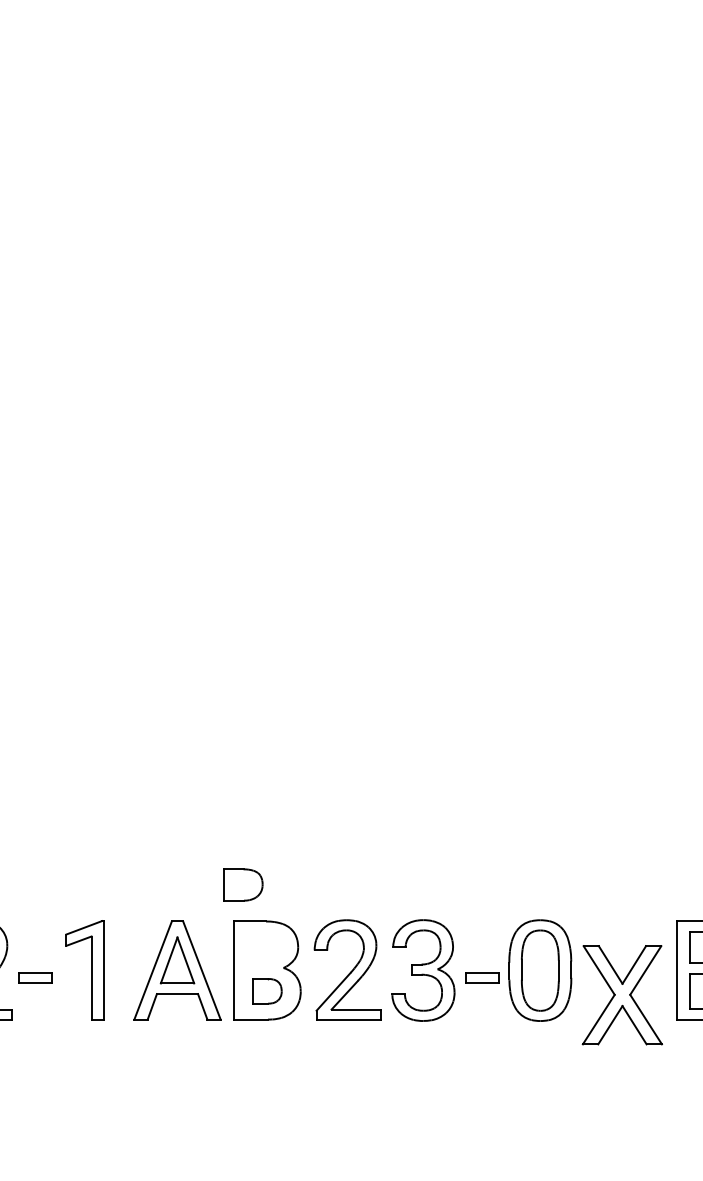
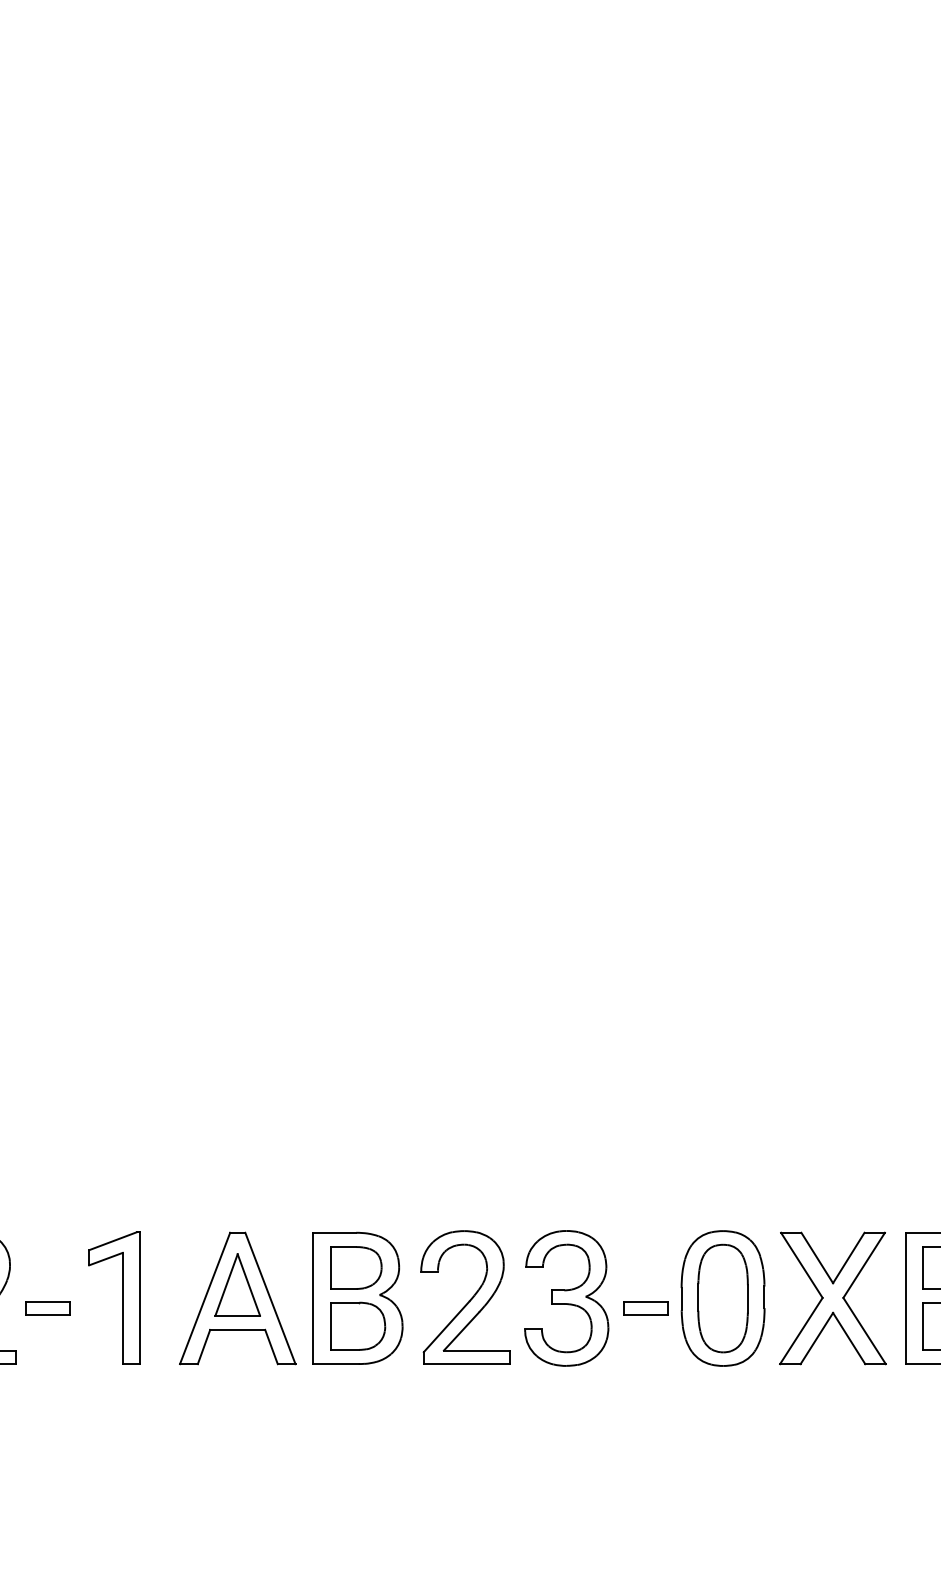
part: (243, 884) -> (356, 1267), moved
part: (267, 990) -> (358, 1325), size x1.43
part: (622, 995) -> (832, 1298), moved

